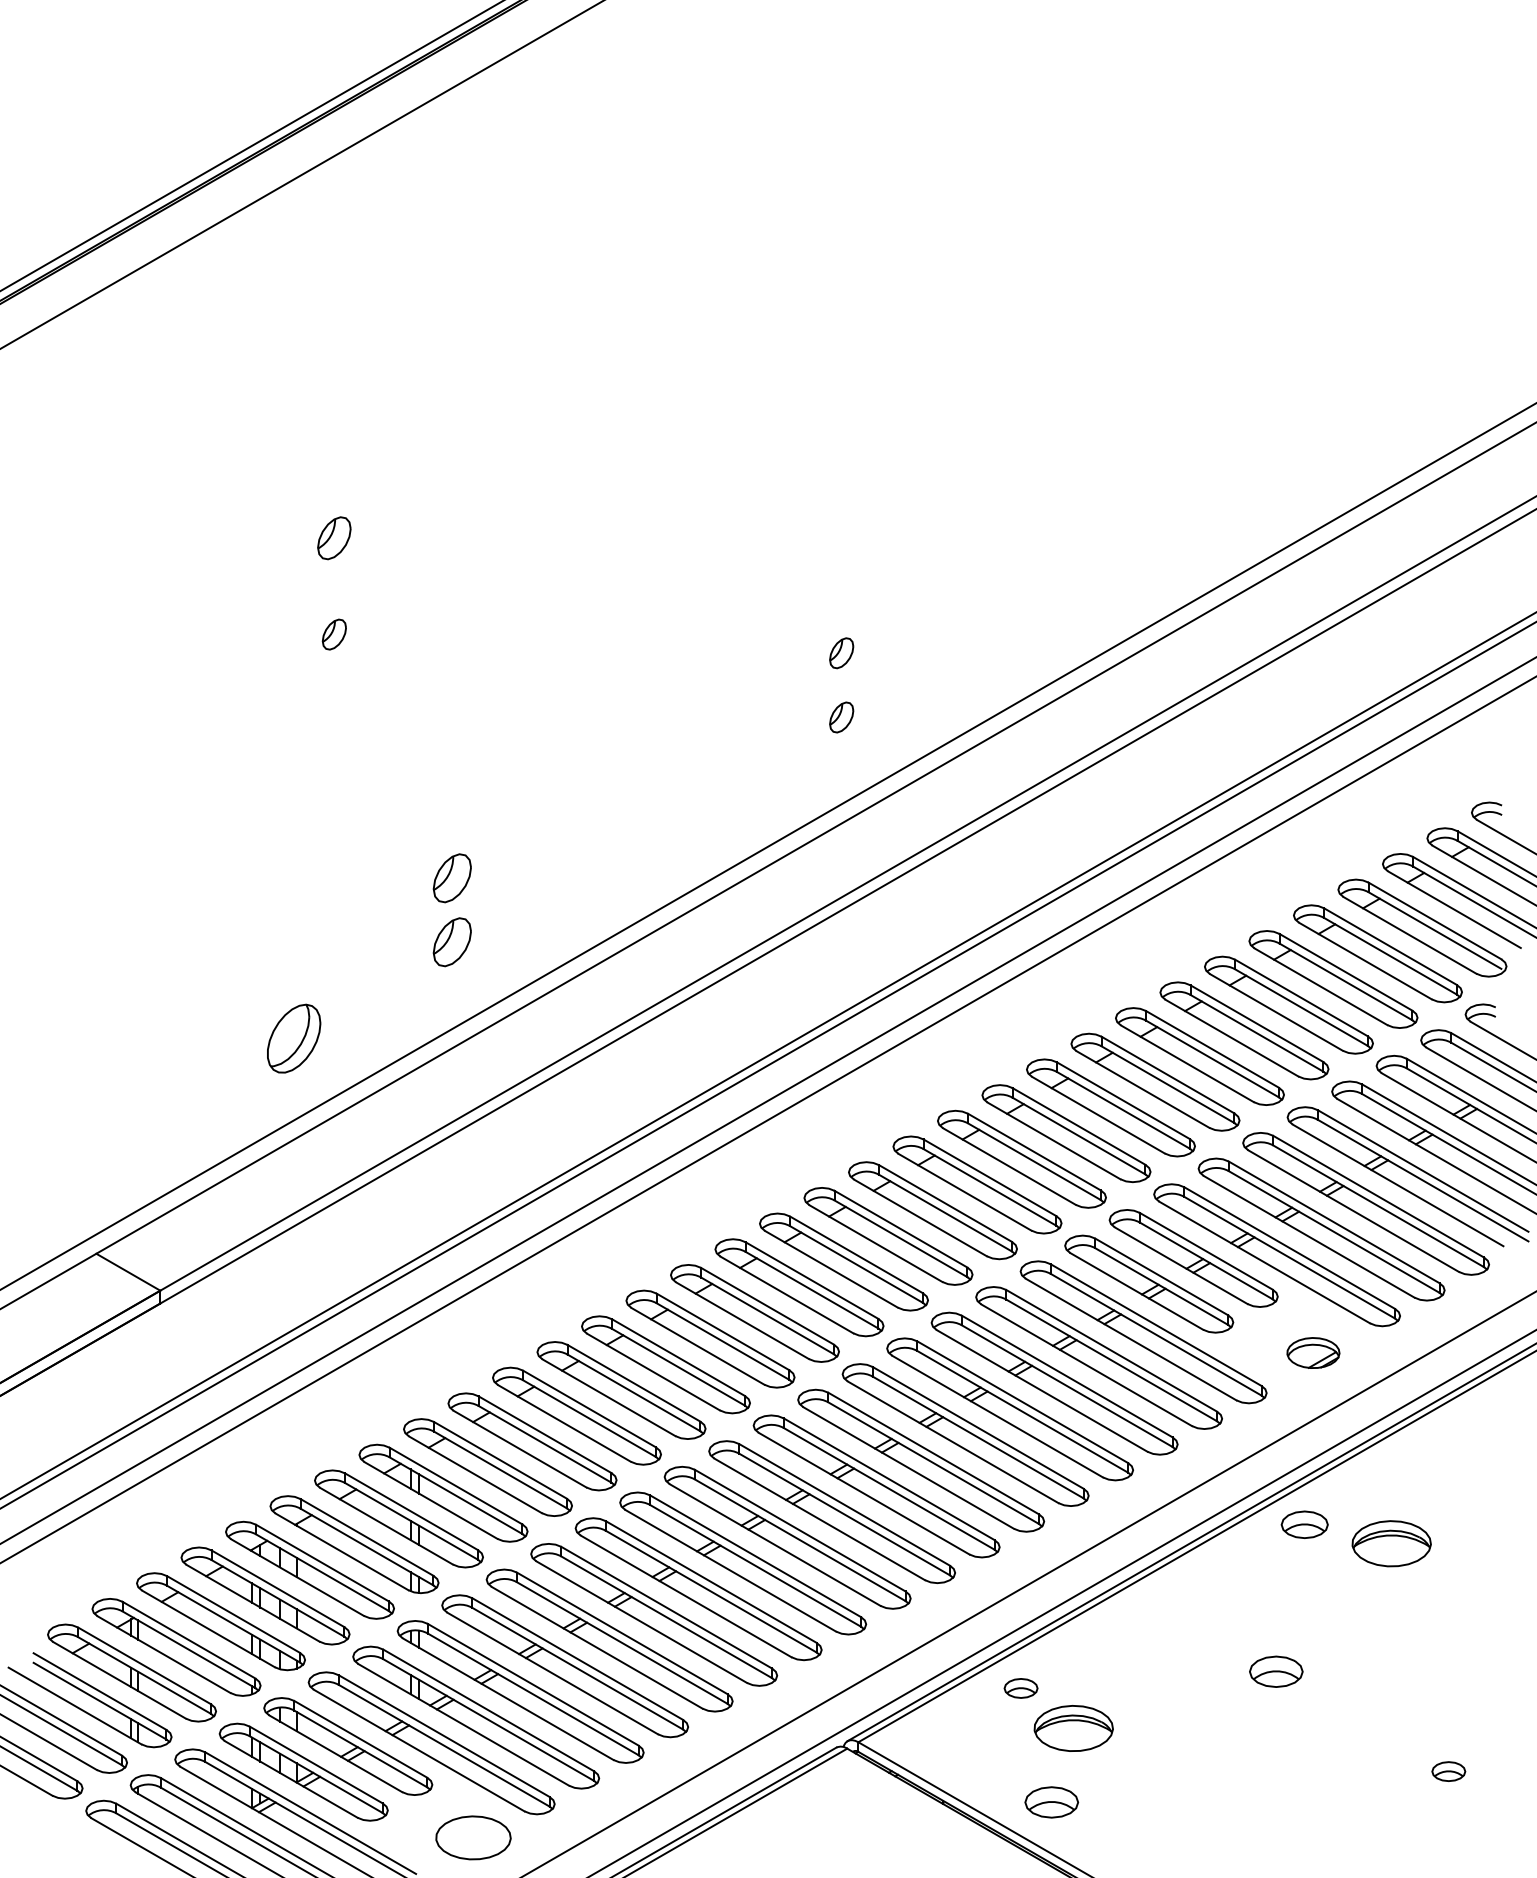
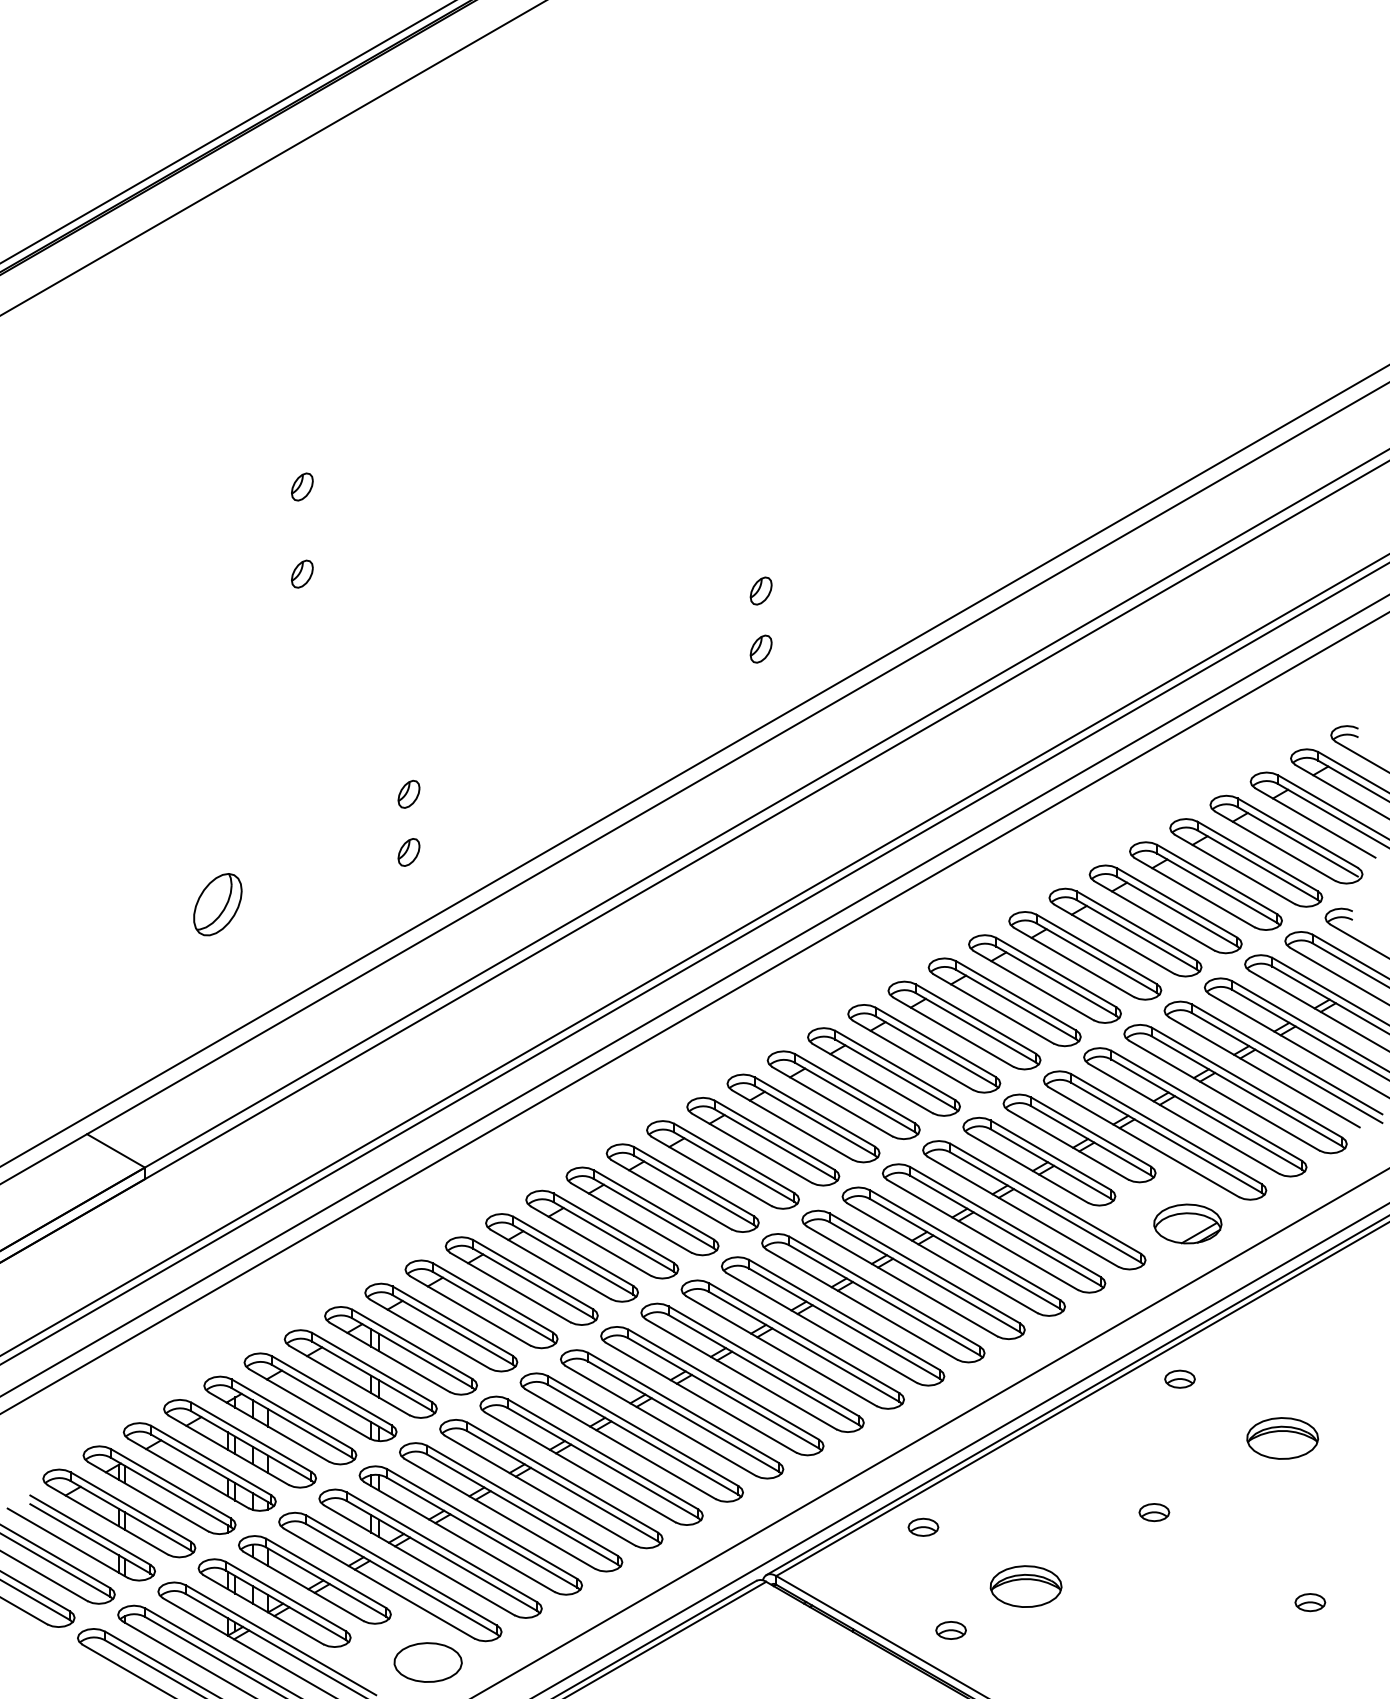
part: (334, 537) -> (302, 486), size x0.71
part: (451, 877) -> (408, 793), size x0.62
part: (451, 942) -> (408, 852), size x0.62
part: (293, 1038) -> (217, 904), moved
part: (1313, 1352) -> (1187, 1223), size x1.43
part: (1304, 1523) -> (1179, 1378), size x0.71
part: (1391, 1543) -> (1282, 1438), moved
part: (1276, 1672) -> (1154, 1512), size x0.62
part: (1073, 1728) -> (1025, 1586), moved
part: (1050, 1802) -> (950, 1630), size x0.62

